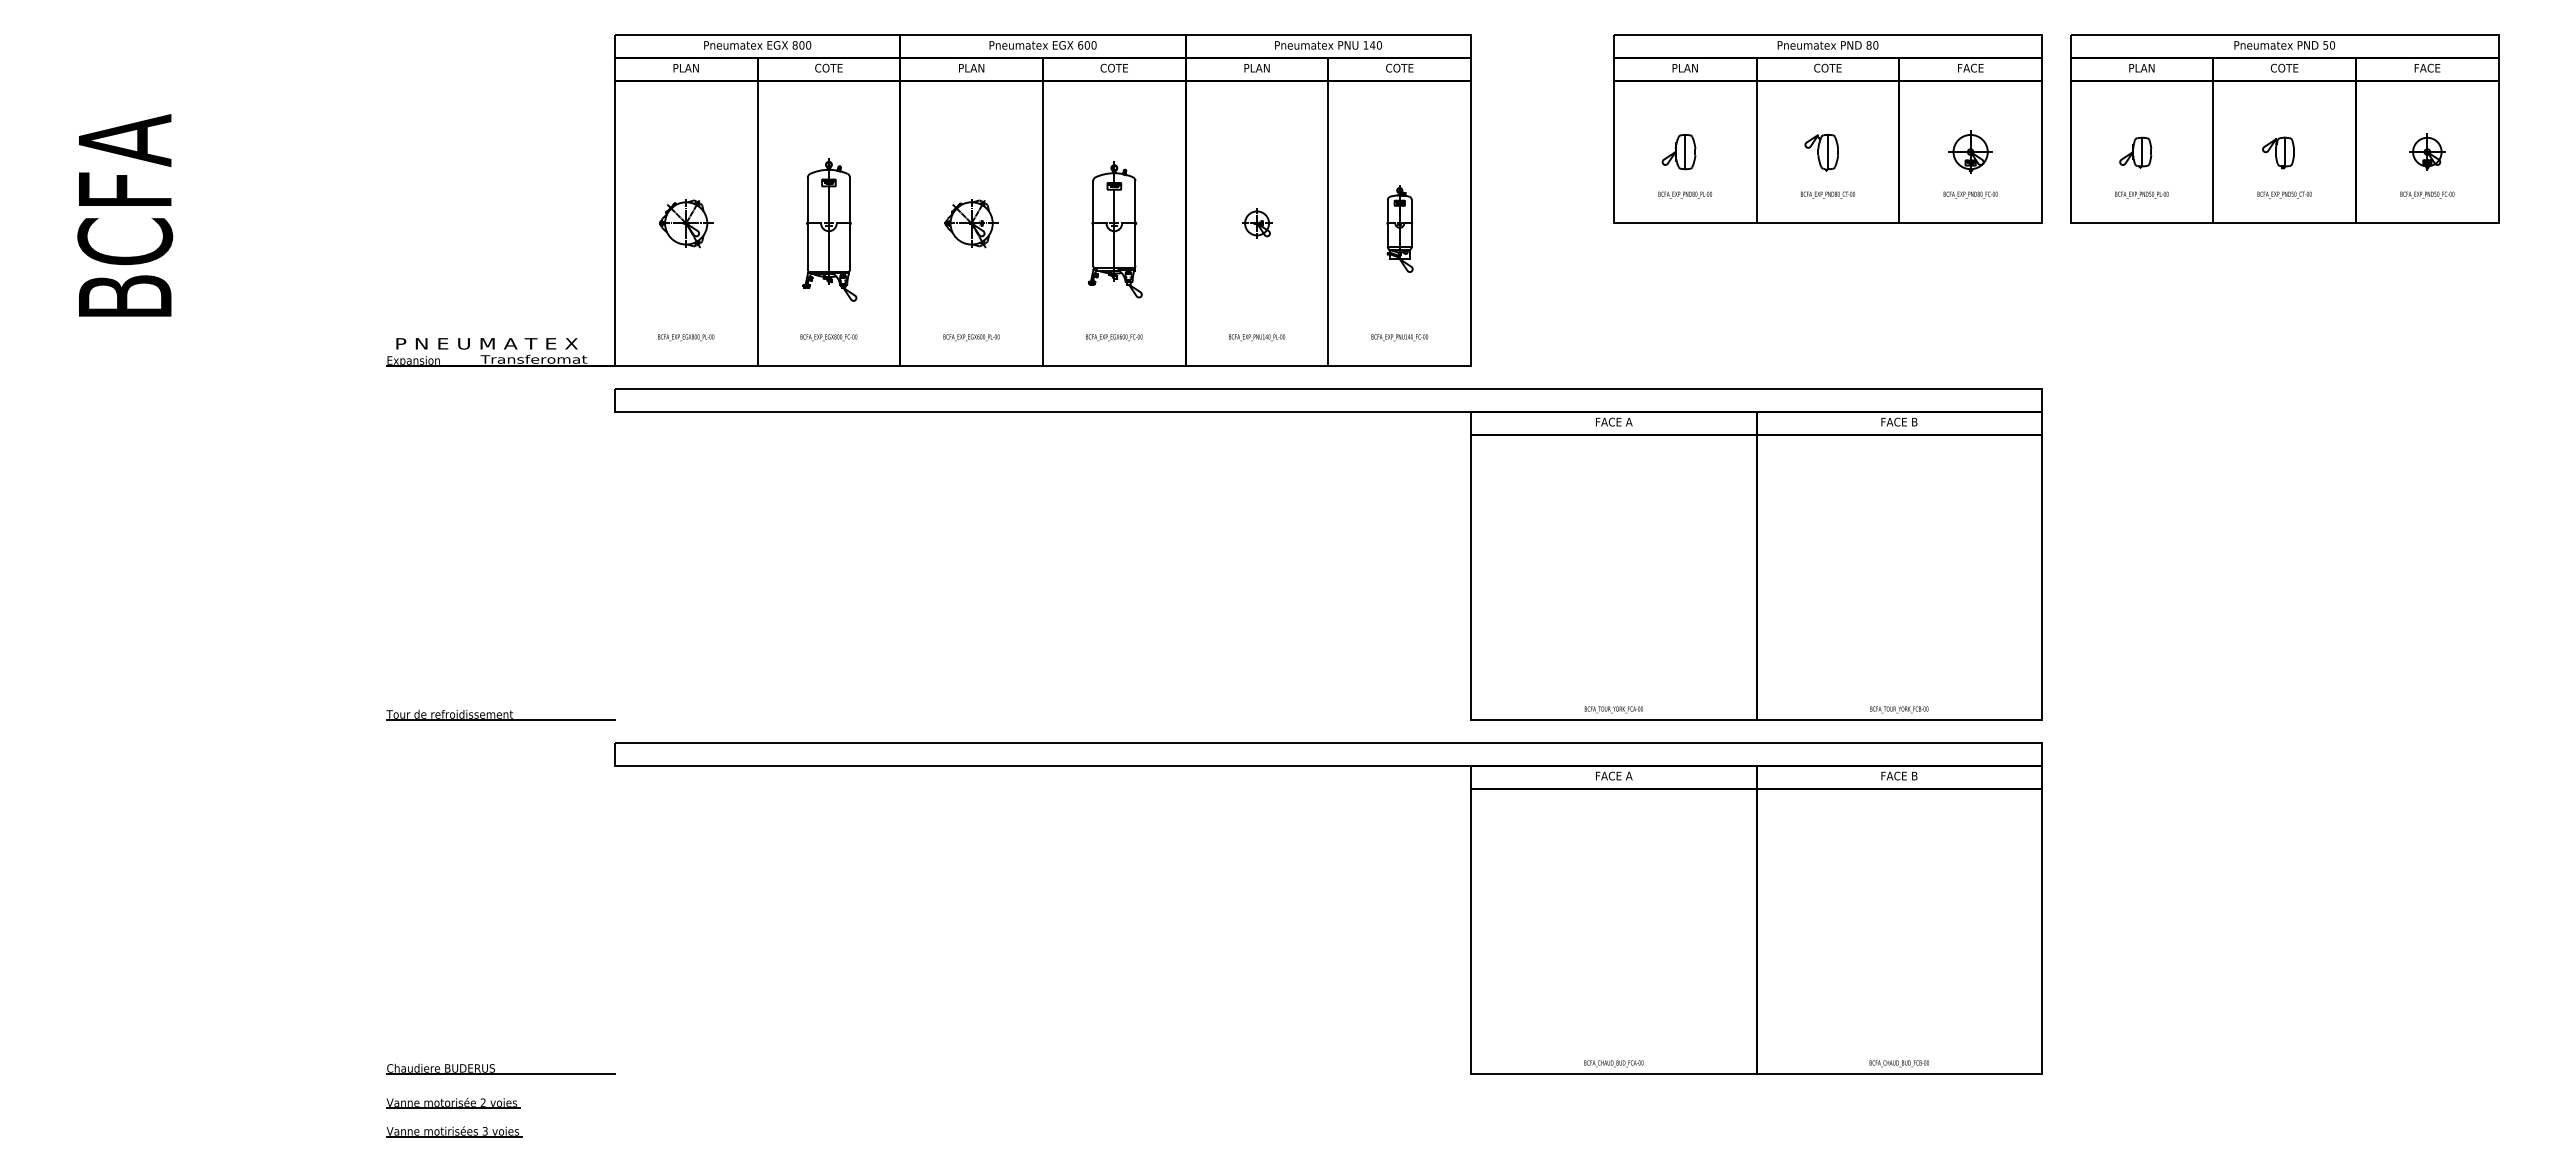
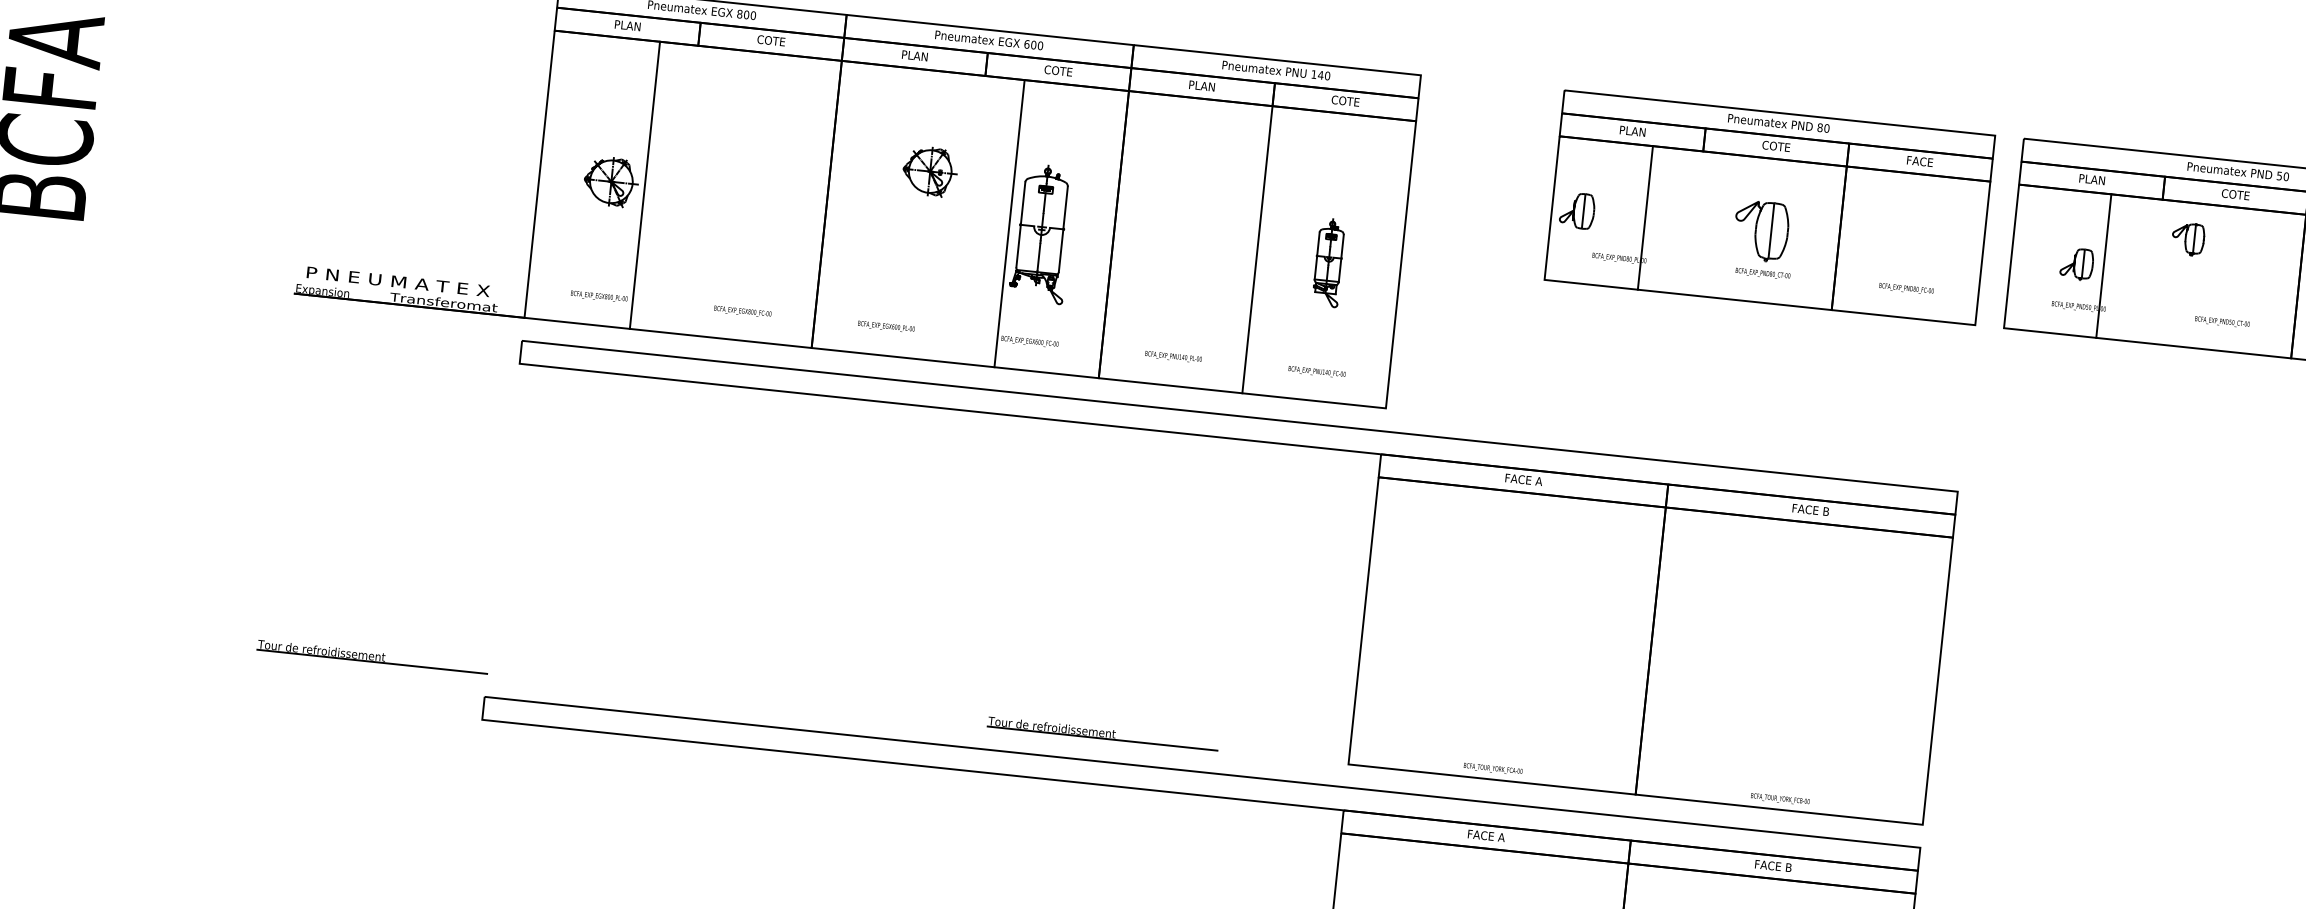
line: (1756, 151) -> (1645, 217), moved
part: (1970, 151) -> (1910, 245), removed
line: (2213, 151) -> (2104, 265), moved
part: (1678, 152) -> (1576, 211), moved
part: (1821, 152) -> (1760, 230), size x1.6
part: (2278, 152) -> (2188, 238), moved
line: (757, 223) -> (644, 185), moved
part: (971, 223) -> (930, 171), moved
line: (1043, 223) -> (1010, 223), moved
part: (1257, 223) -> (1186, 242), removed
part: (829, 229) -> (754, 203), removed
part: (1226, 714) -> (1102, 732), added

